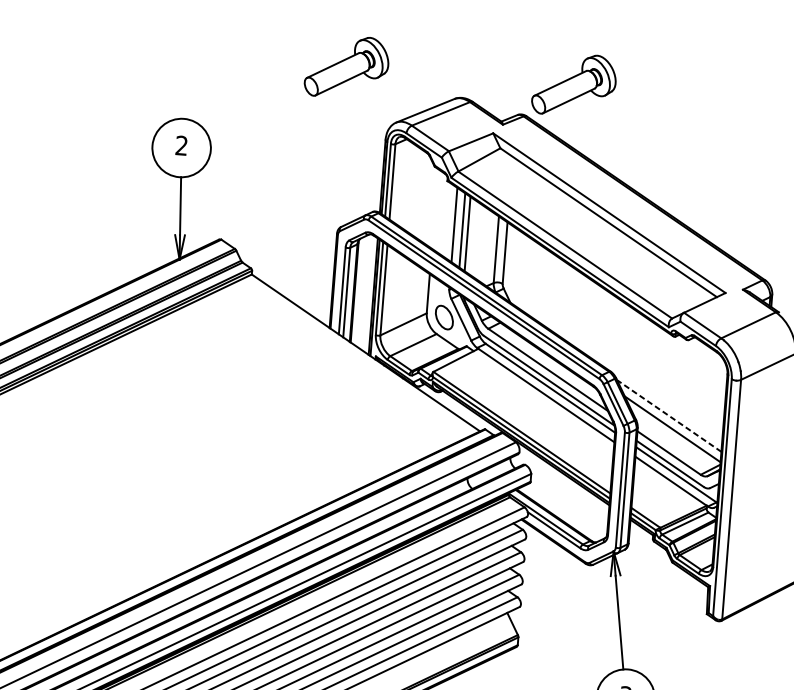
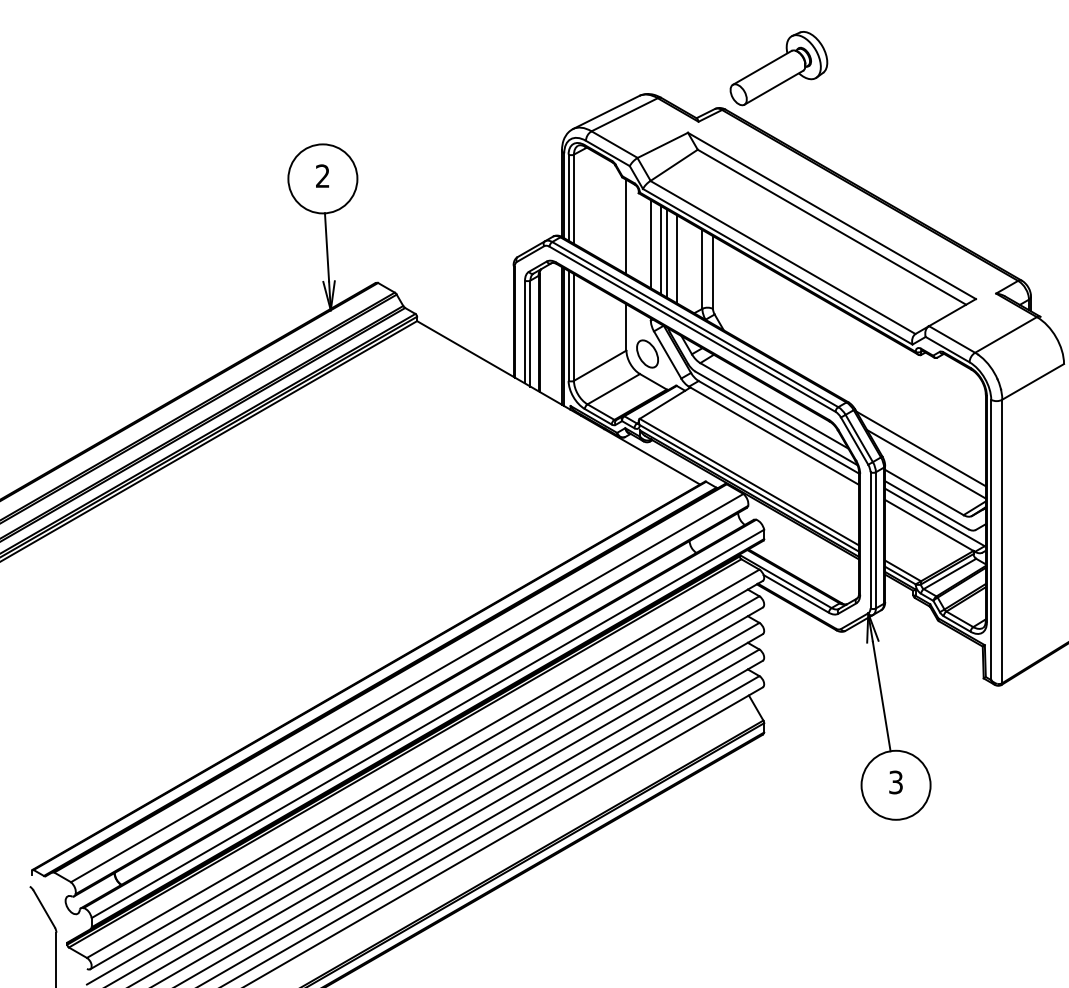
part: (346, 67) -> (509, 68), removed
line: (435, 208) -> (626, 226), added
line: (475, 239) -> (676, 259), added
line: (669, 415) -> (921, 448), dashed -> solid

